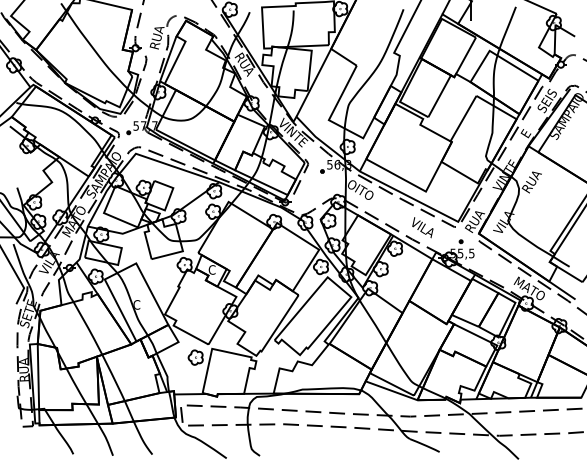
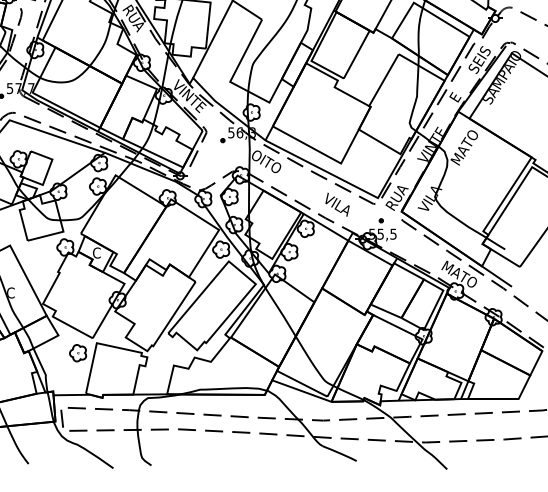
text: (533, 176) -> (463, 146), RUA -> MATO

